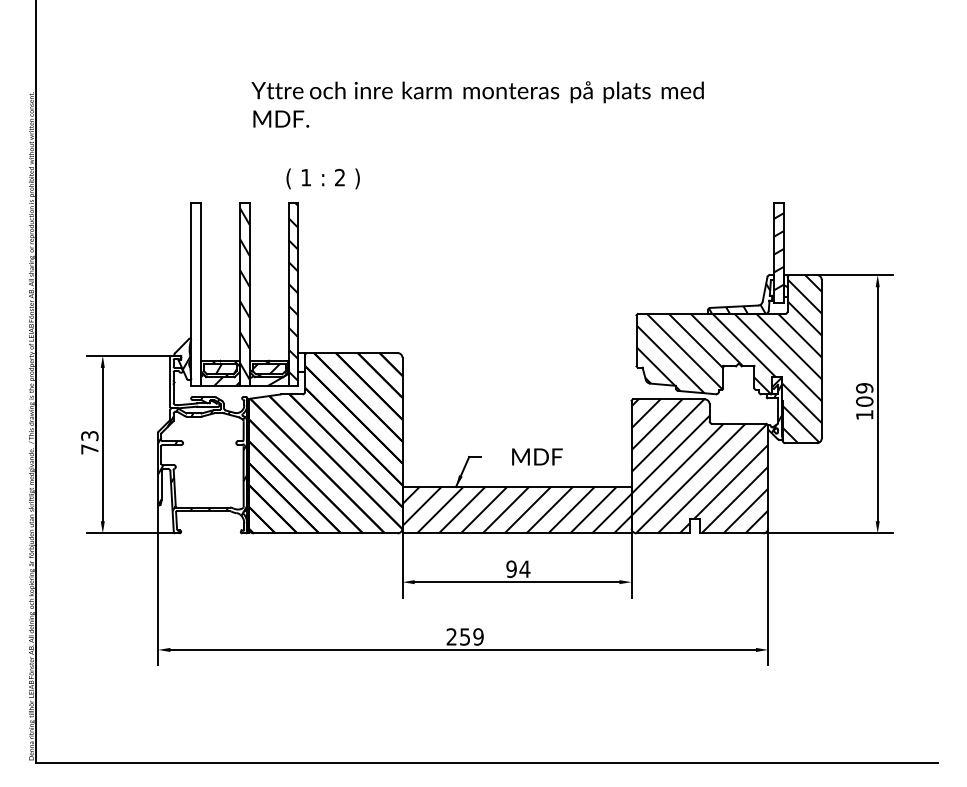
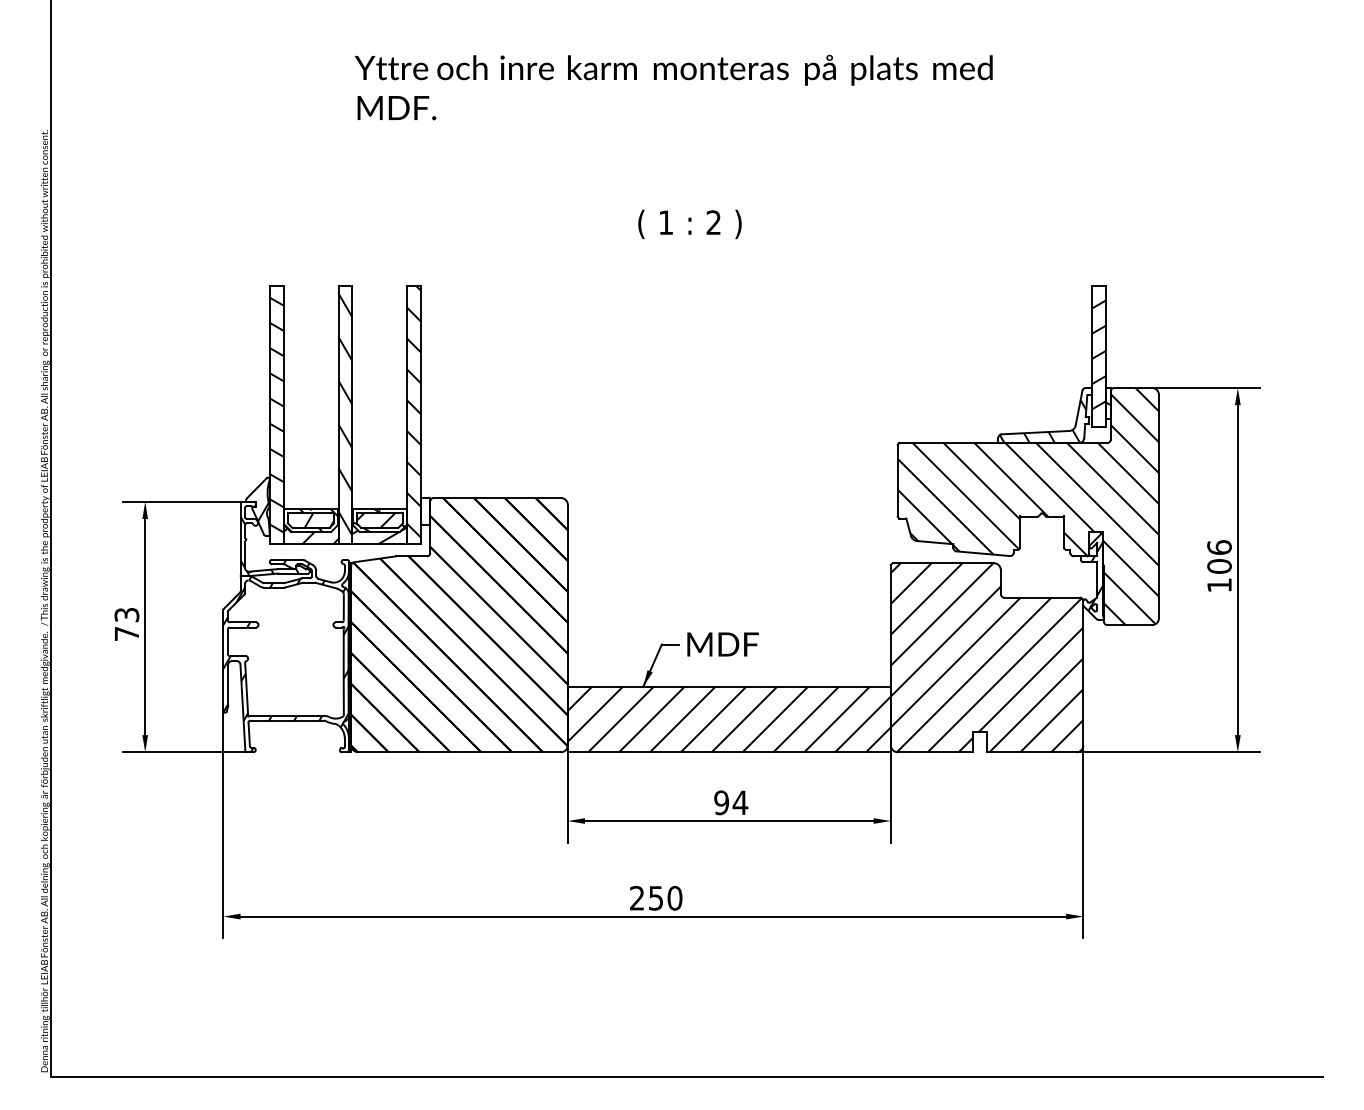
text: (477, 104) -> (673, 87), moved
text: (322, 178) -> (689, 223), moved
hatch: (195, 293) -> (276, 414), added
hatch: (190, 386) -> (269, 545), added
text: (864, 388) -> (1219, 547), 109 -> 106
text: (537, 456) -> (722, 644), moved
text: (478, 637) -> (674, 898), 259 -> 250

